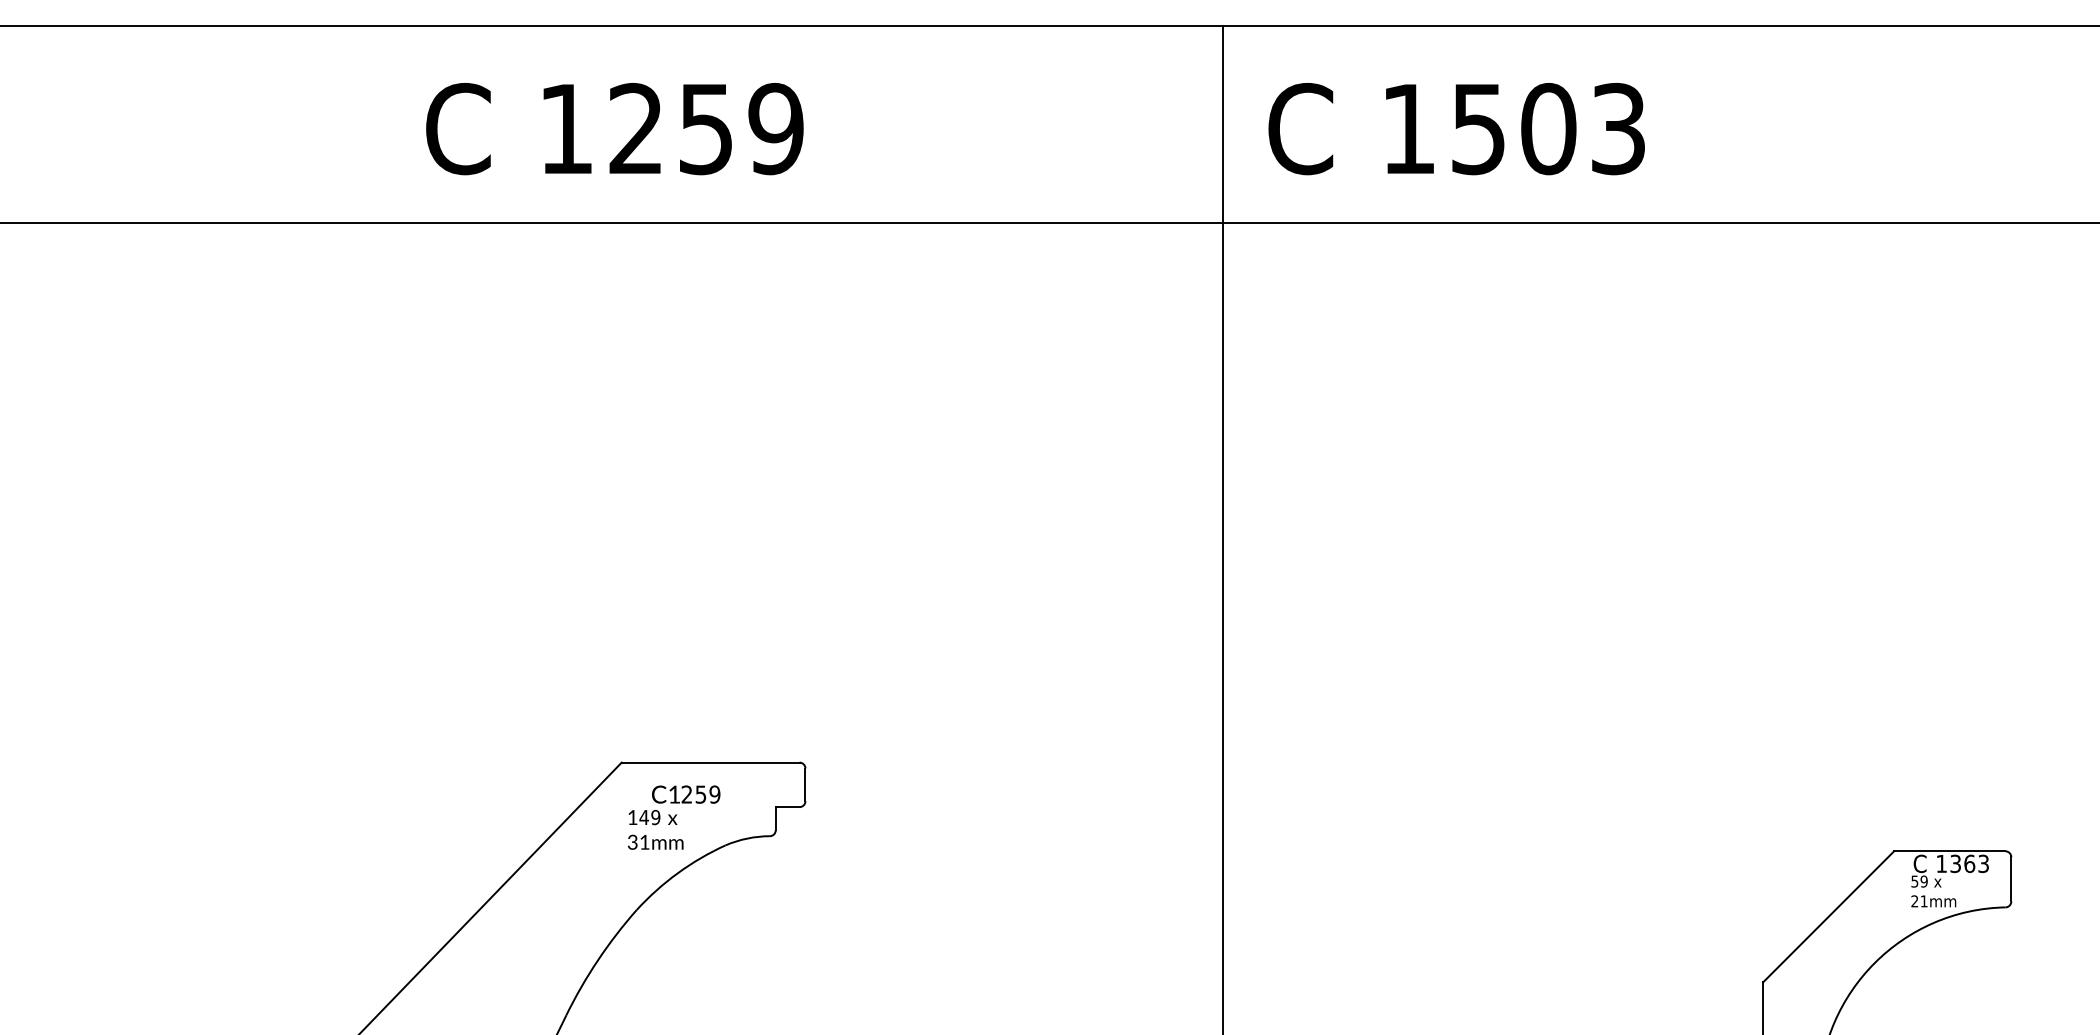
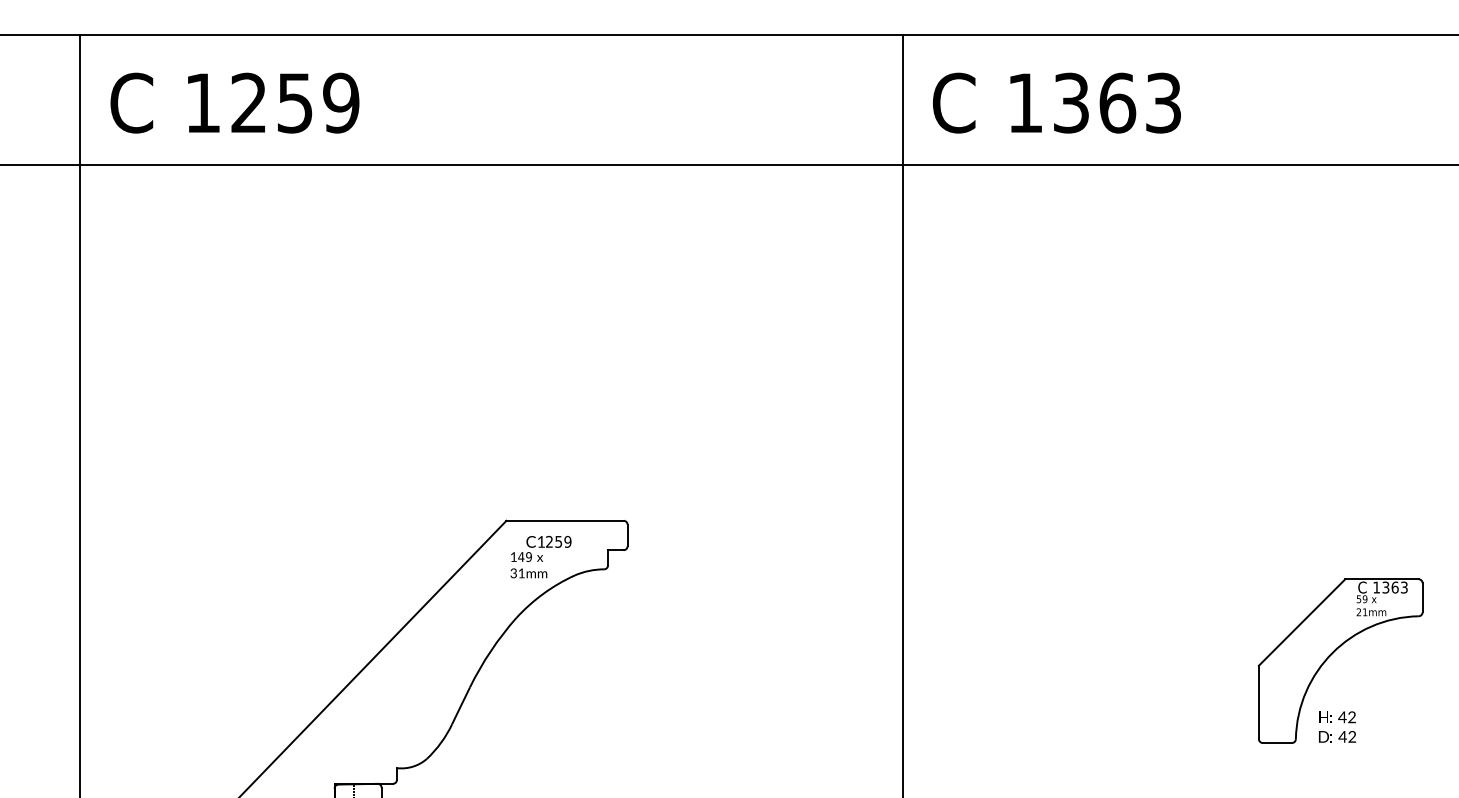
text: (614, 128) -> (234, 102), moved
text: (1515, 128) -> (1095, 102), 1503 -> 1363

